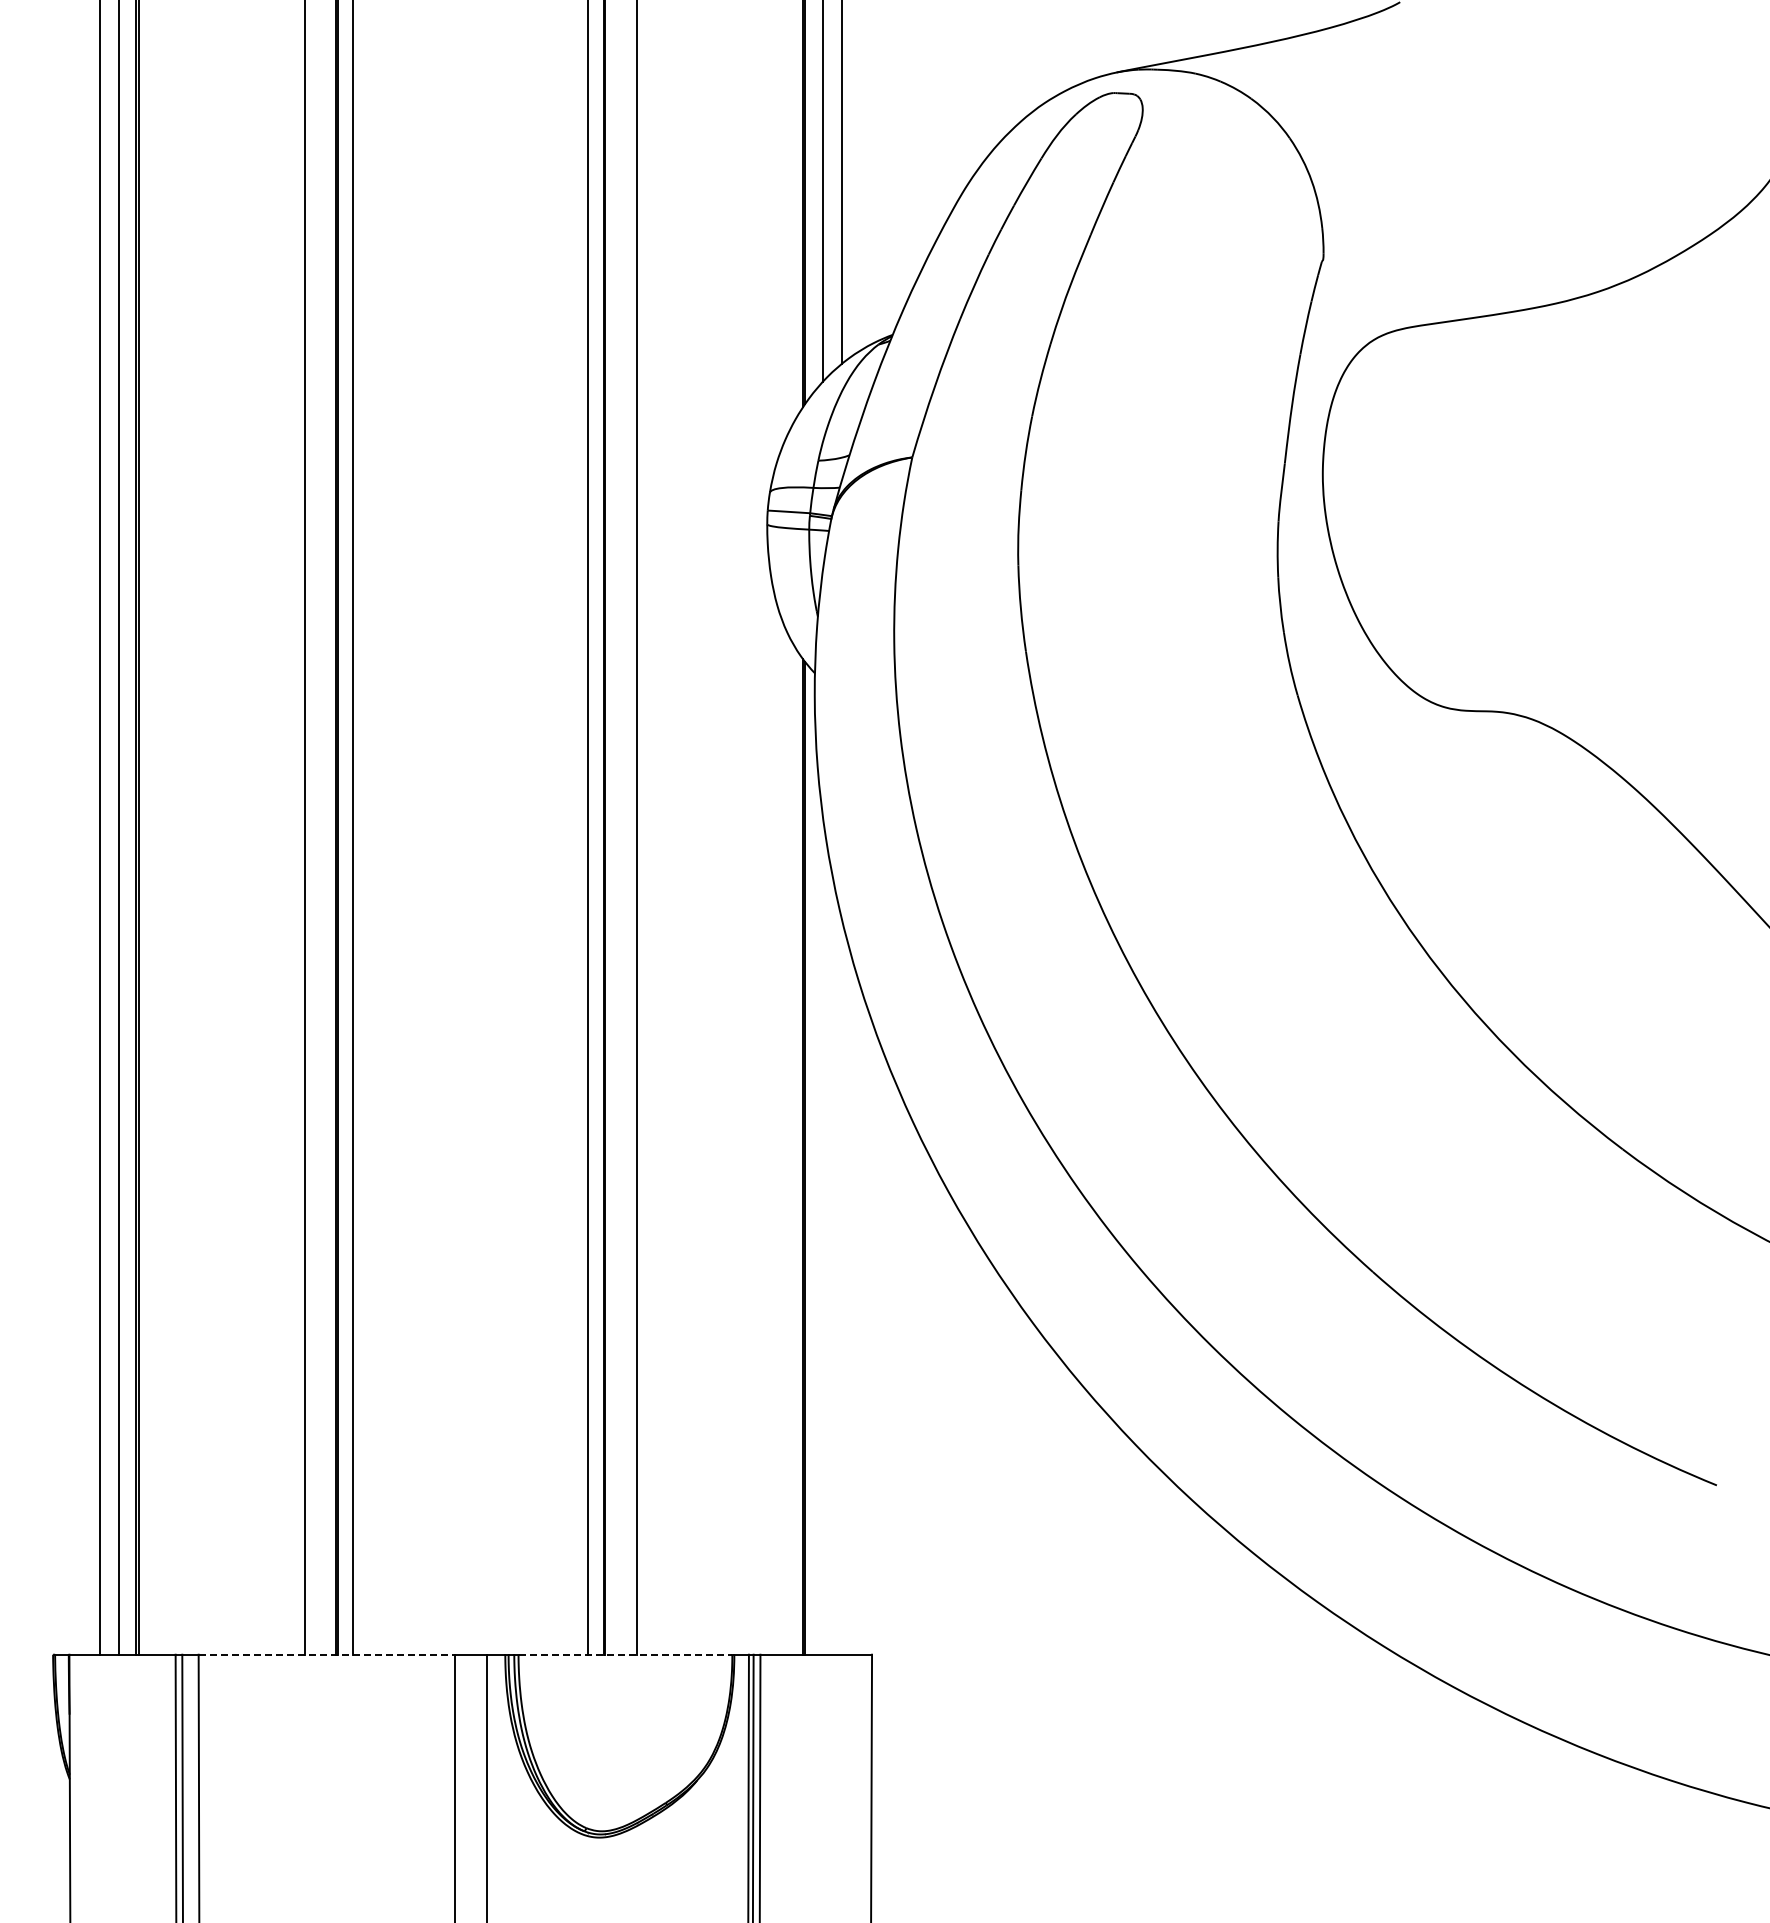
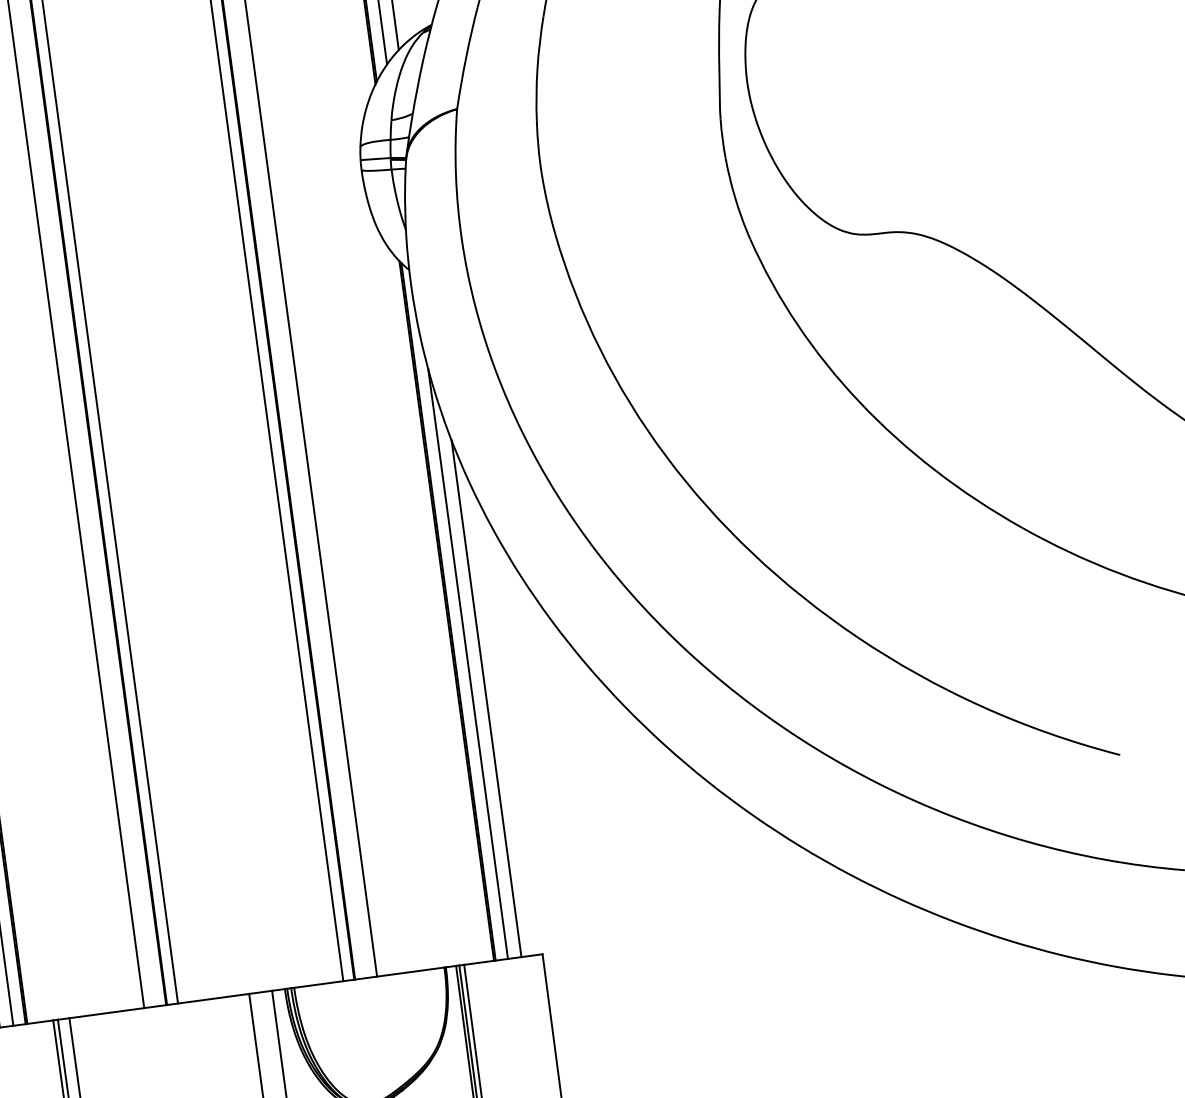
line: (822, 1234) -> (467, 663), added
line: (841, 1286) -> (486, 698), added
line: (326, 1654) -> (159, 1005), dashed -> solid
line: (625, 1654) -> (369, 977), dashed -> solid

